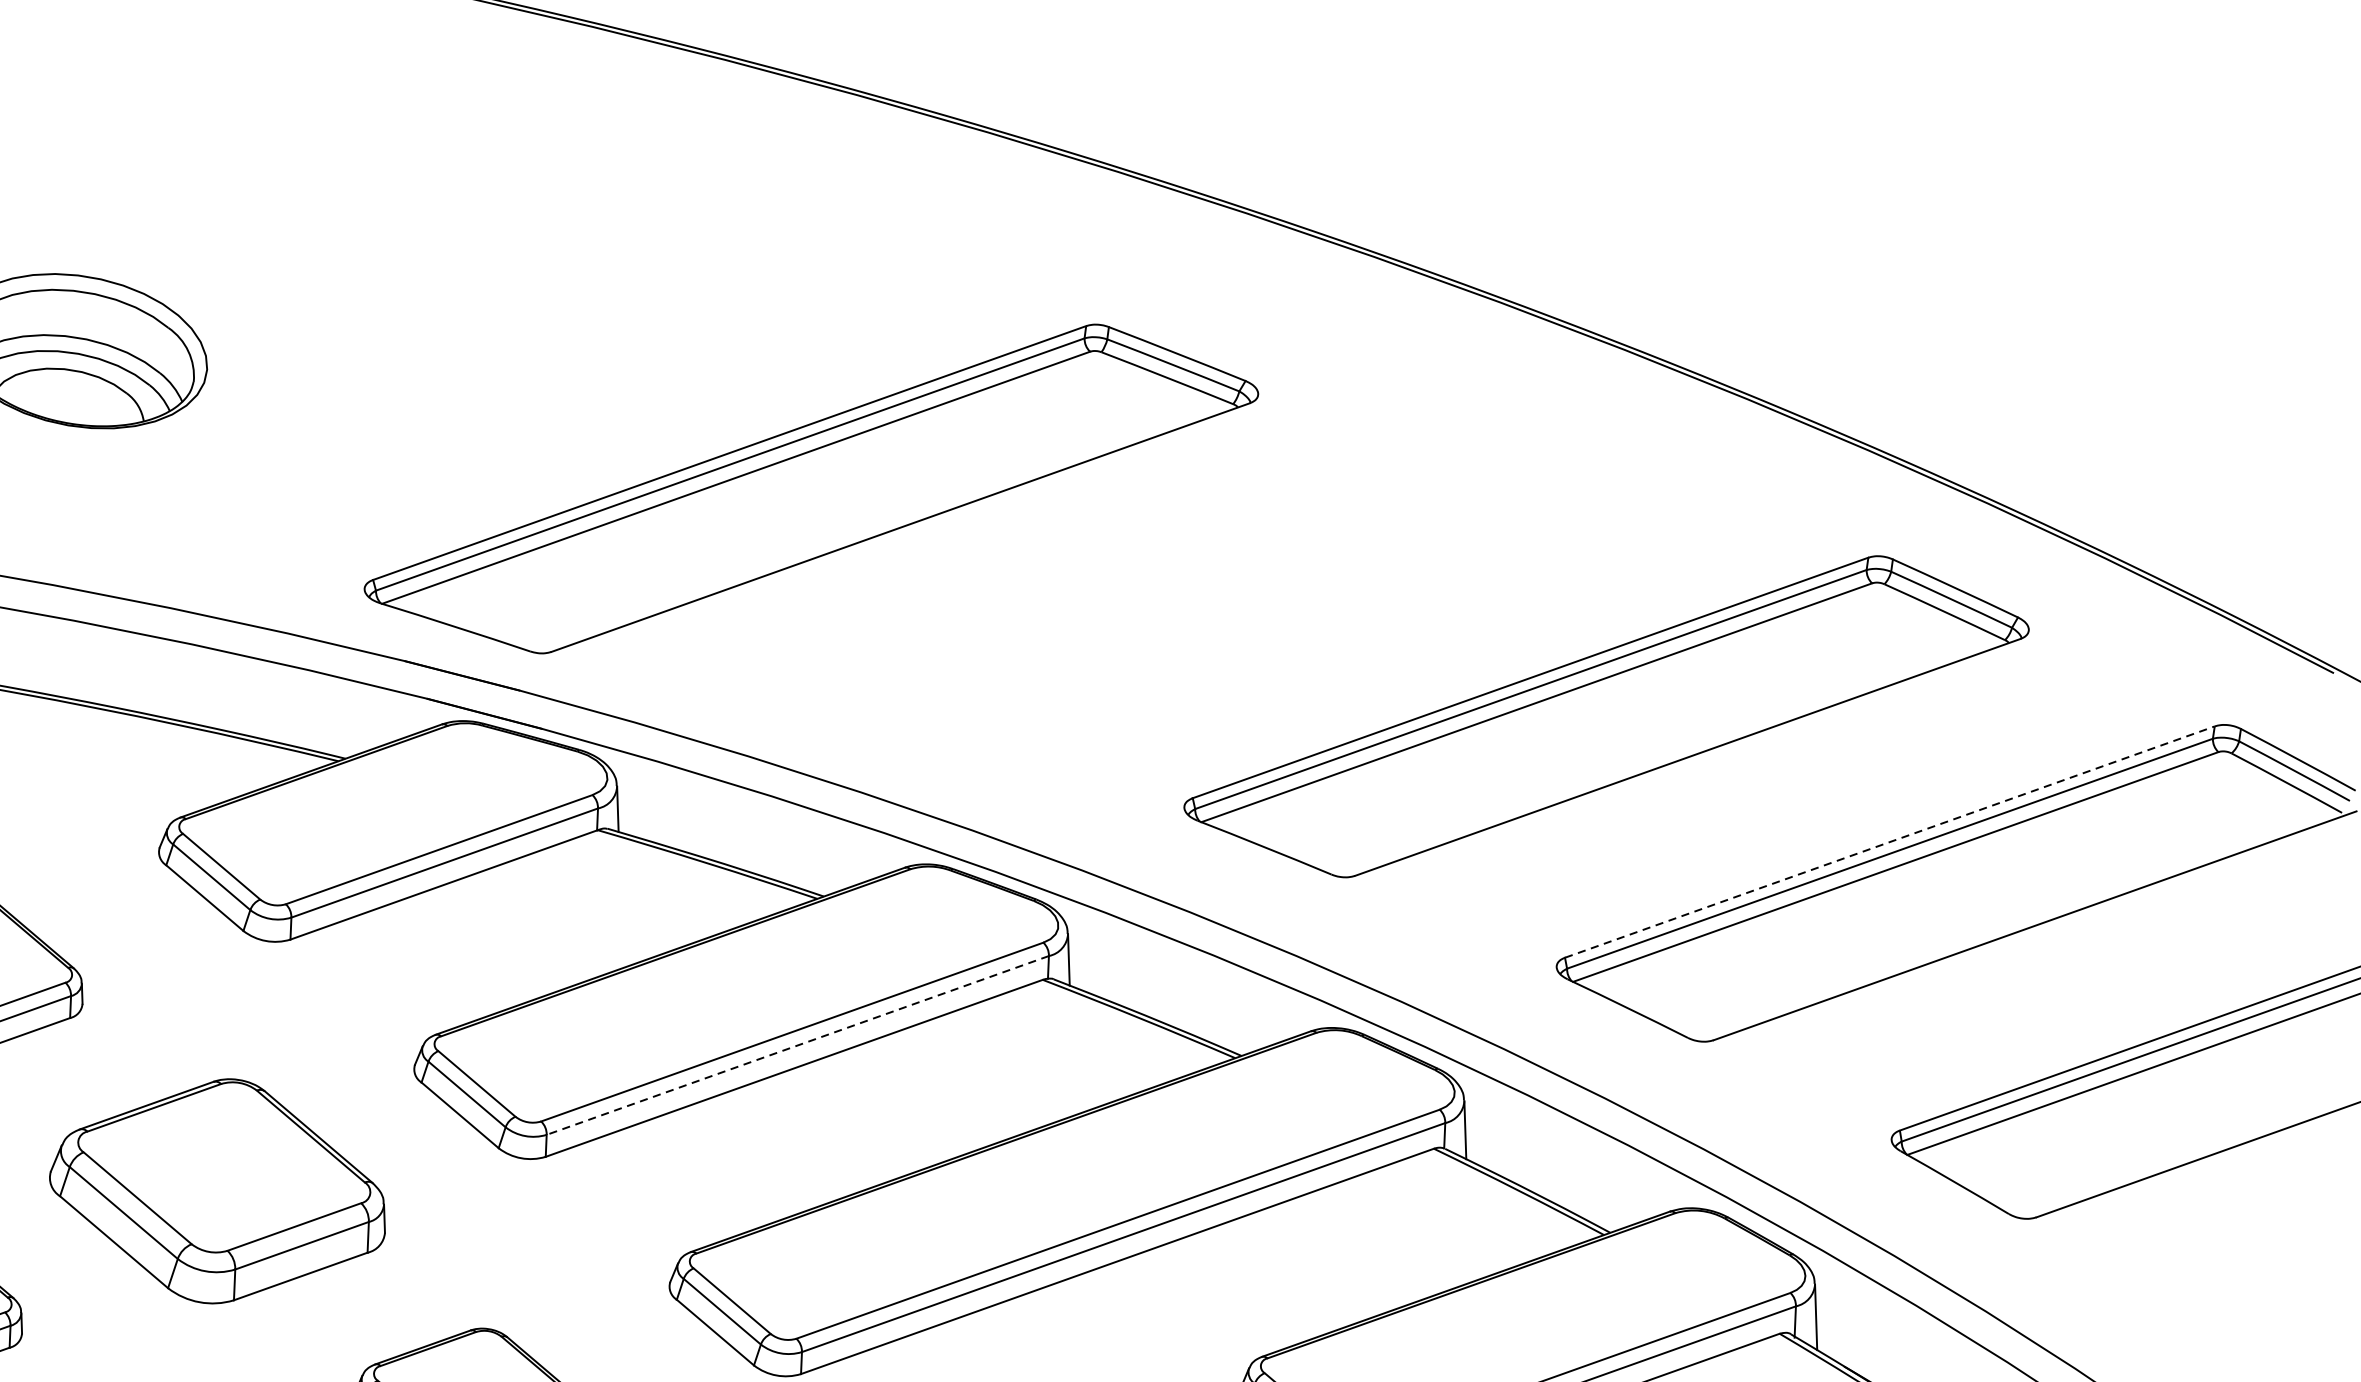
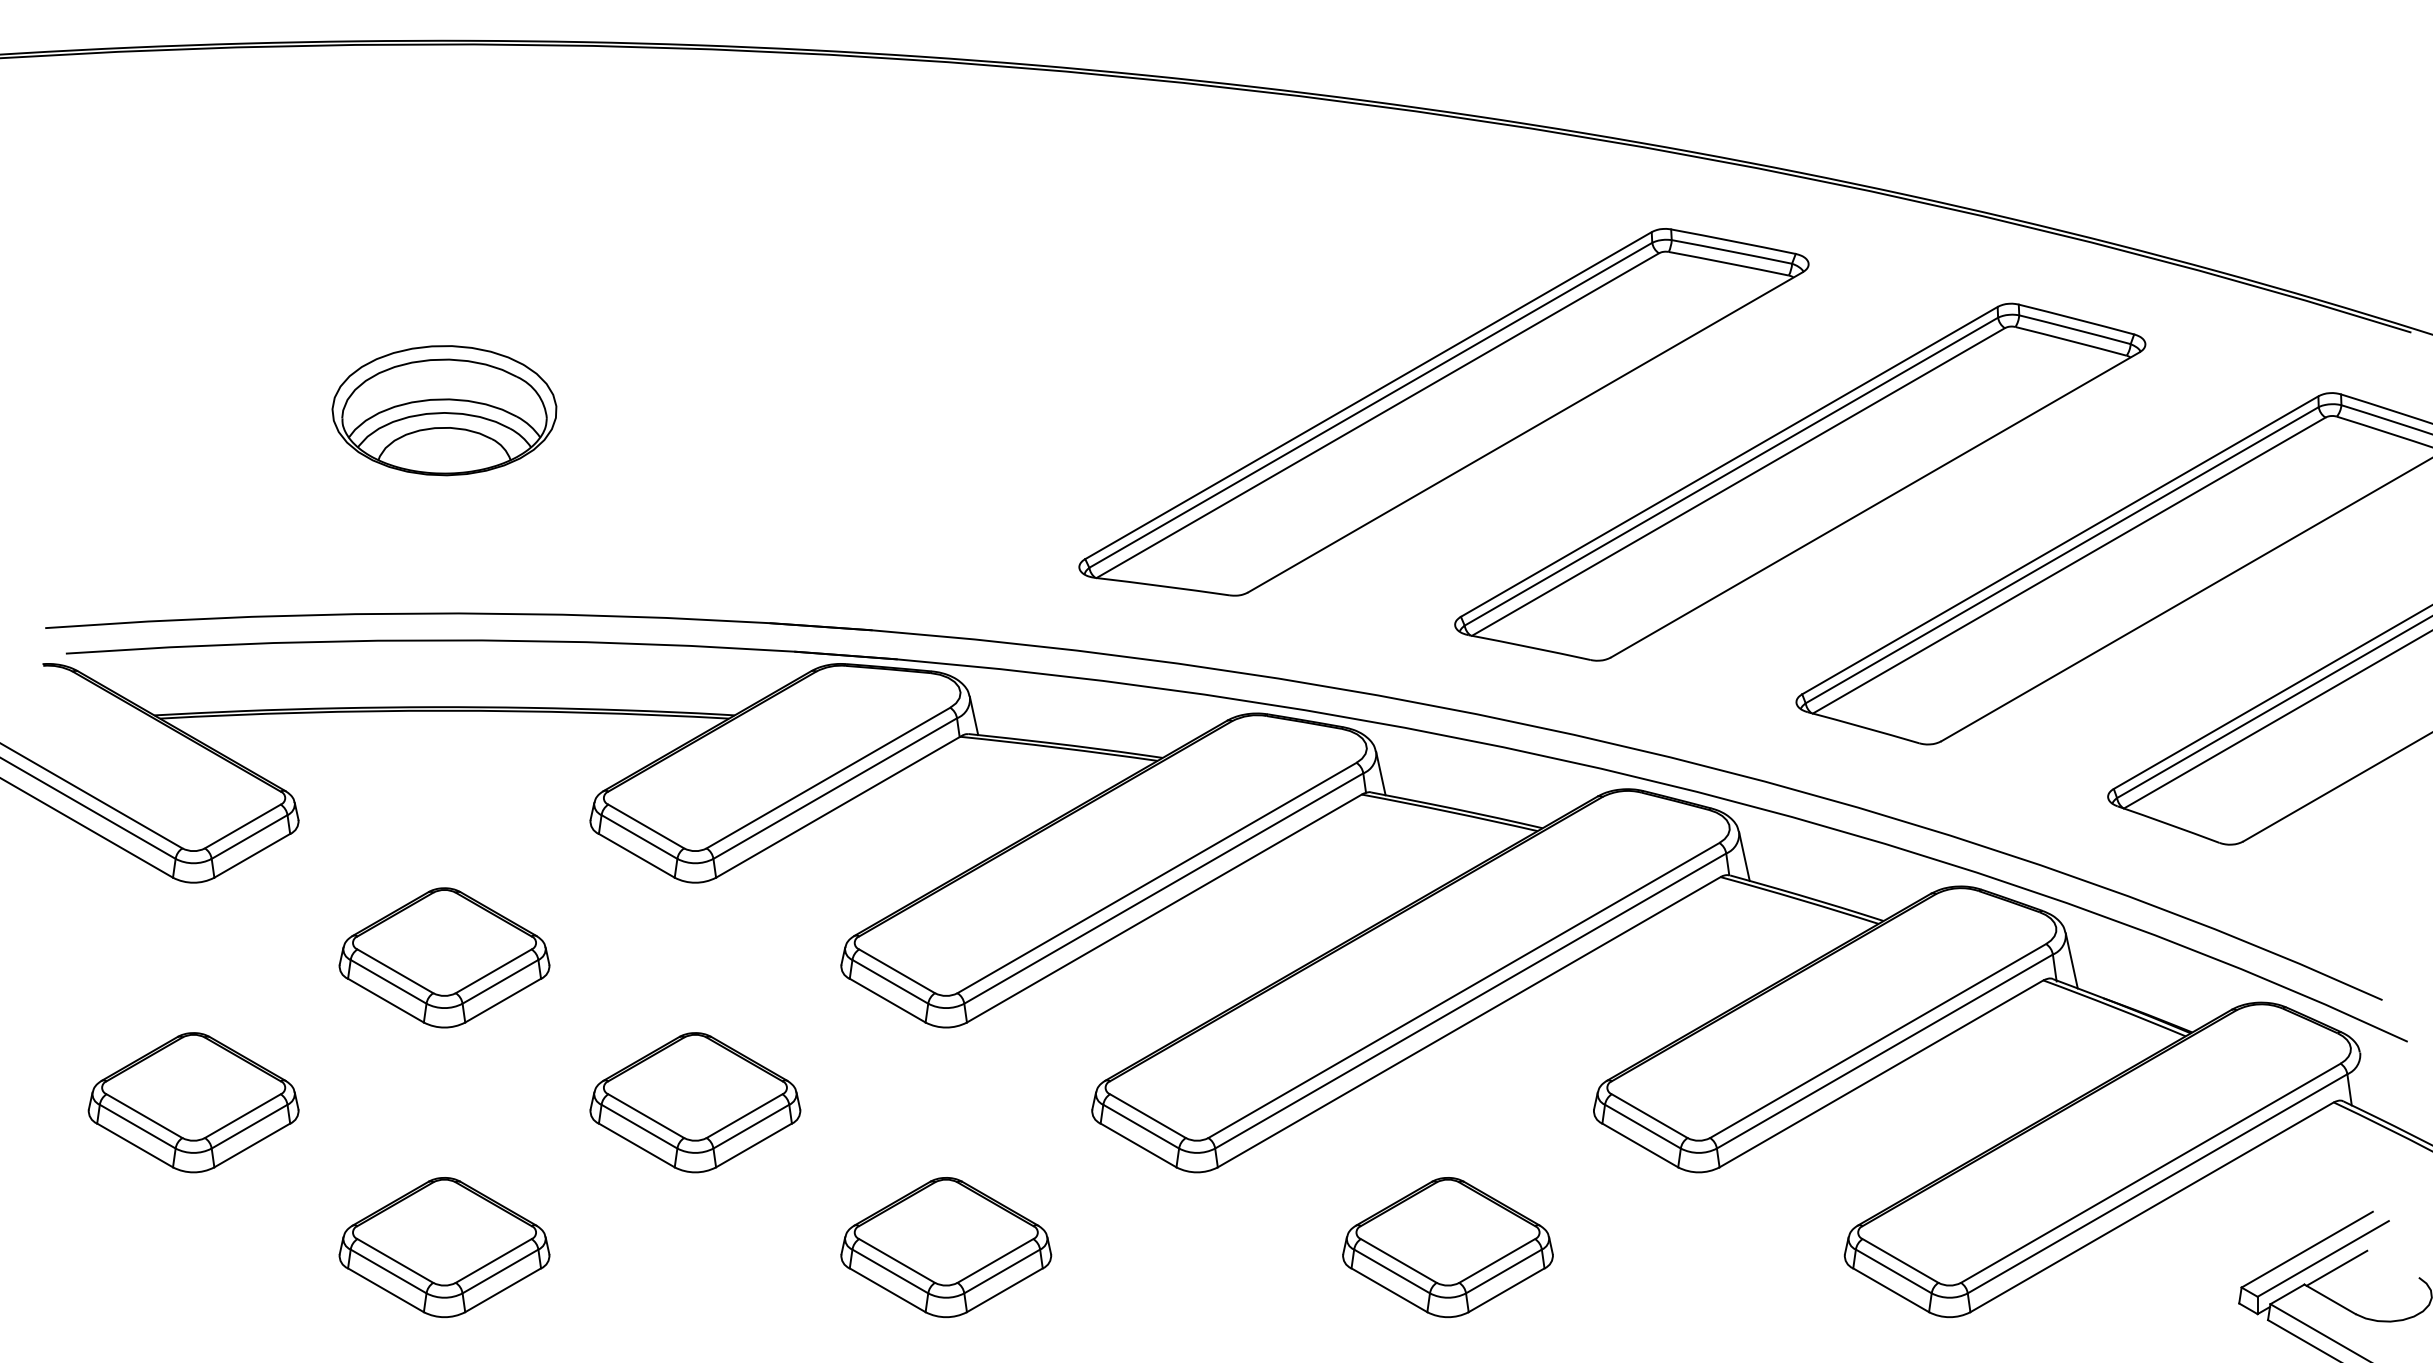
part: (811, 487) -> (1443, 412), moved
line: (1890, 842) -> (2060, 545), dashed -> solid
line: (797, 1045) -> (1163, 888), dashed -> solid
part: (220, 1191) -> (695, 1102), size x0.71

